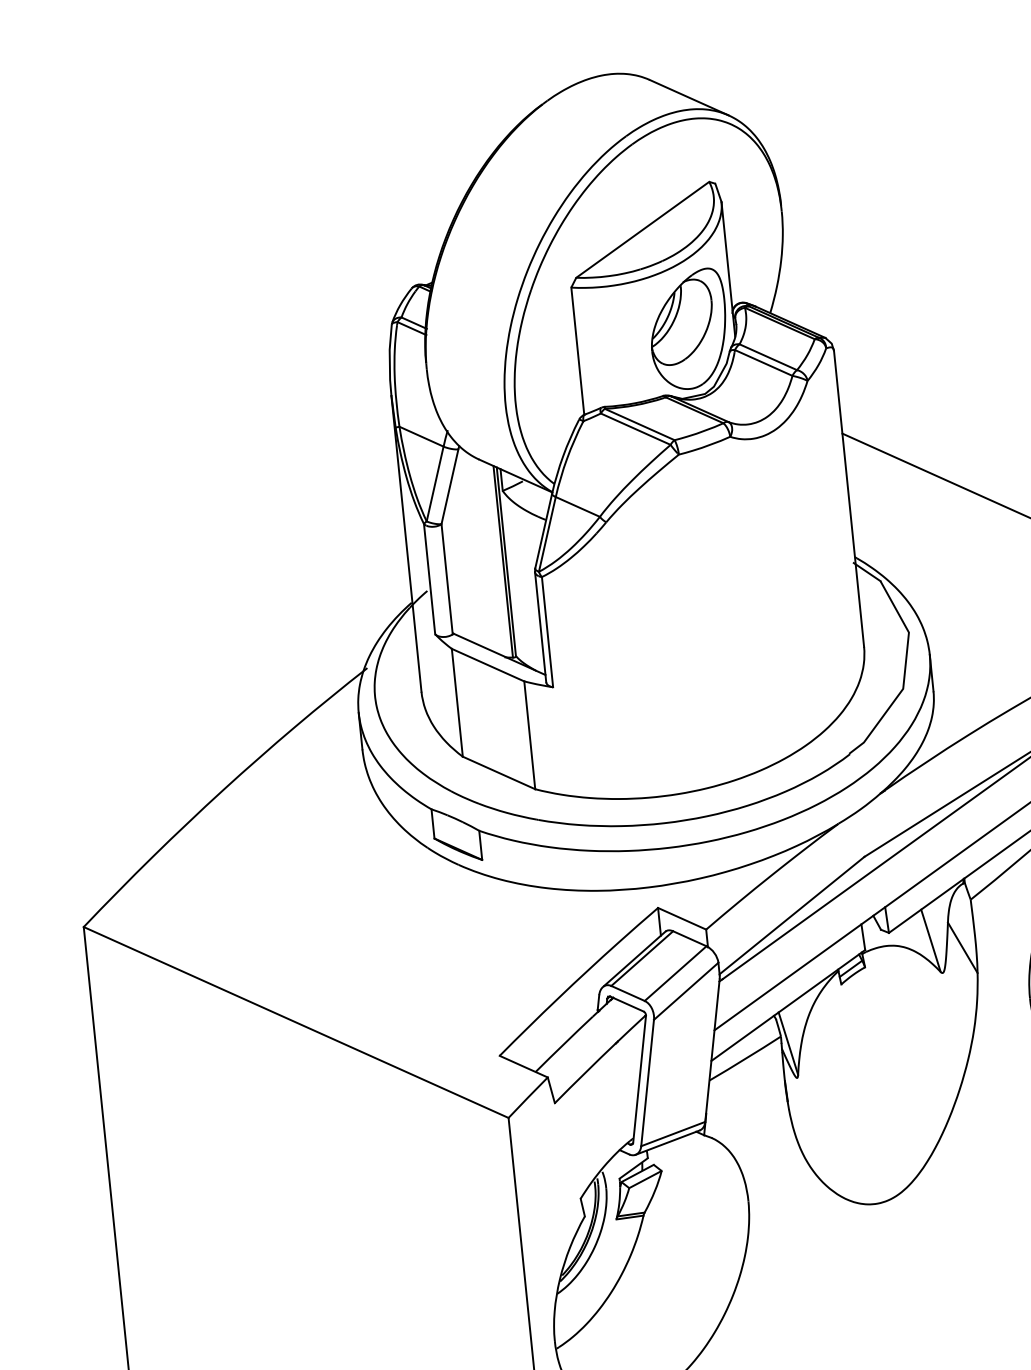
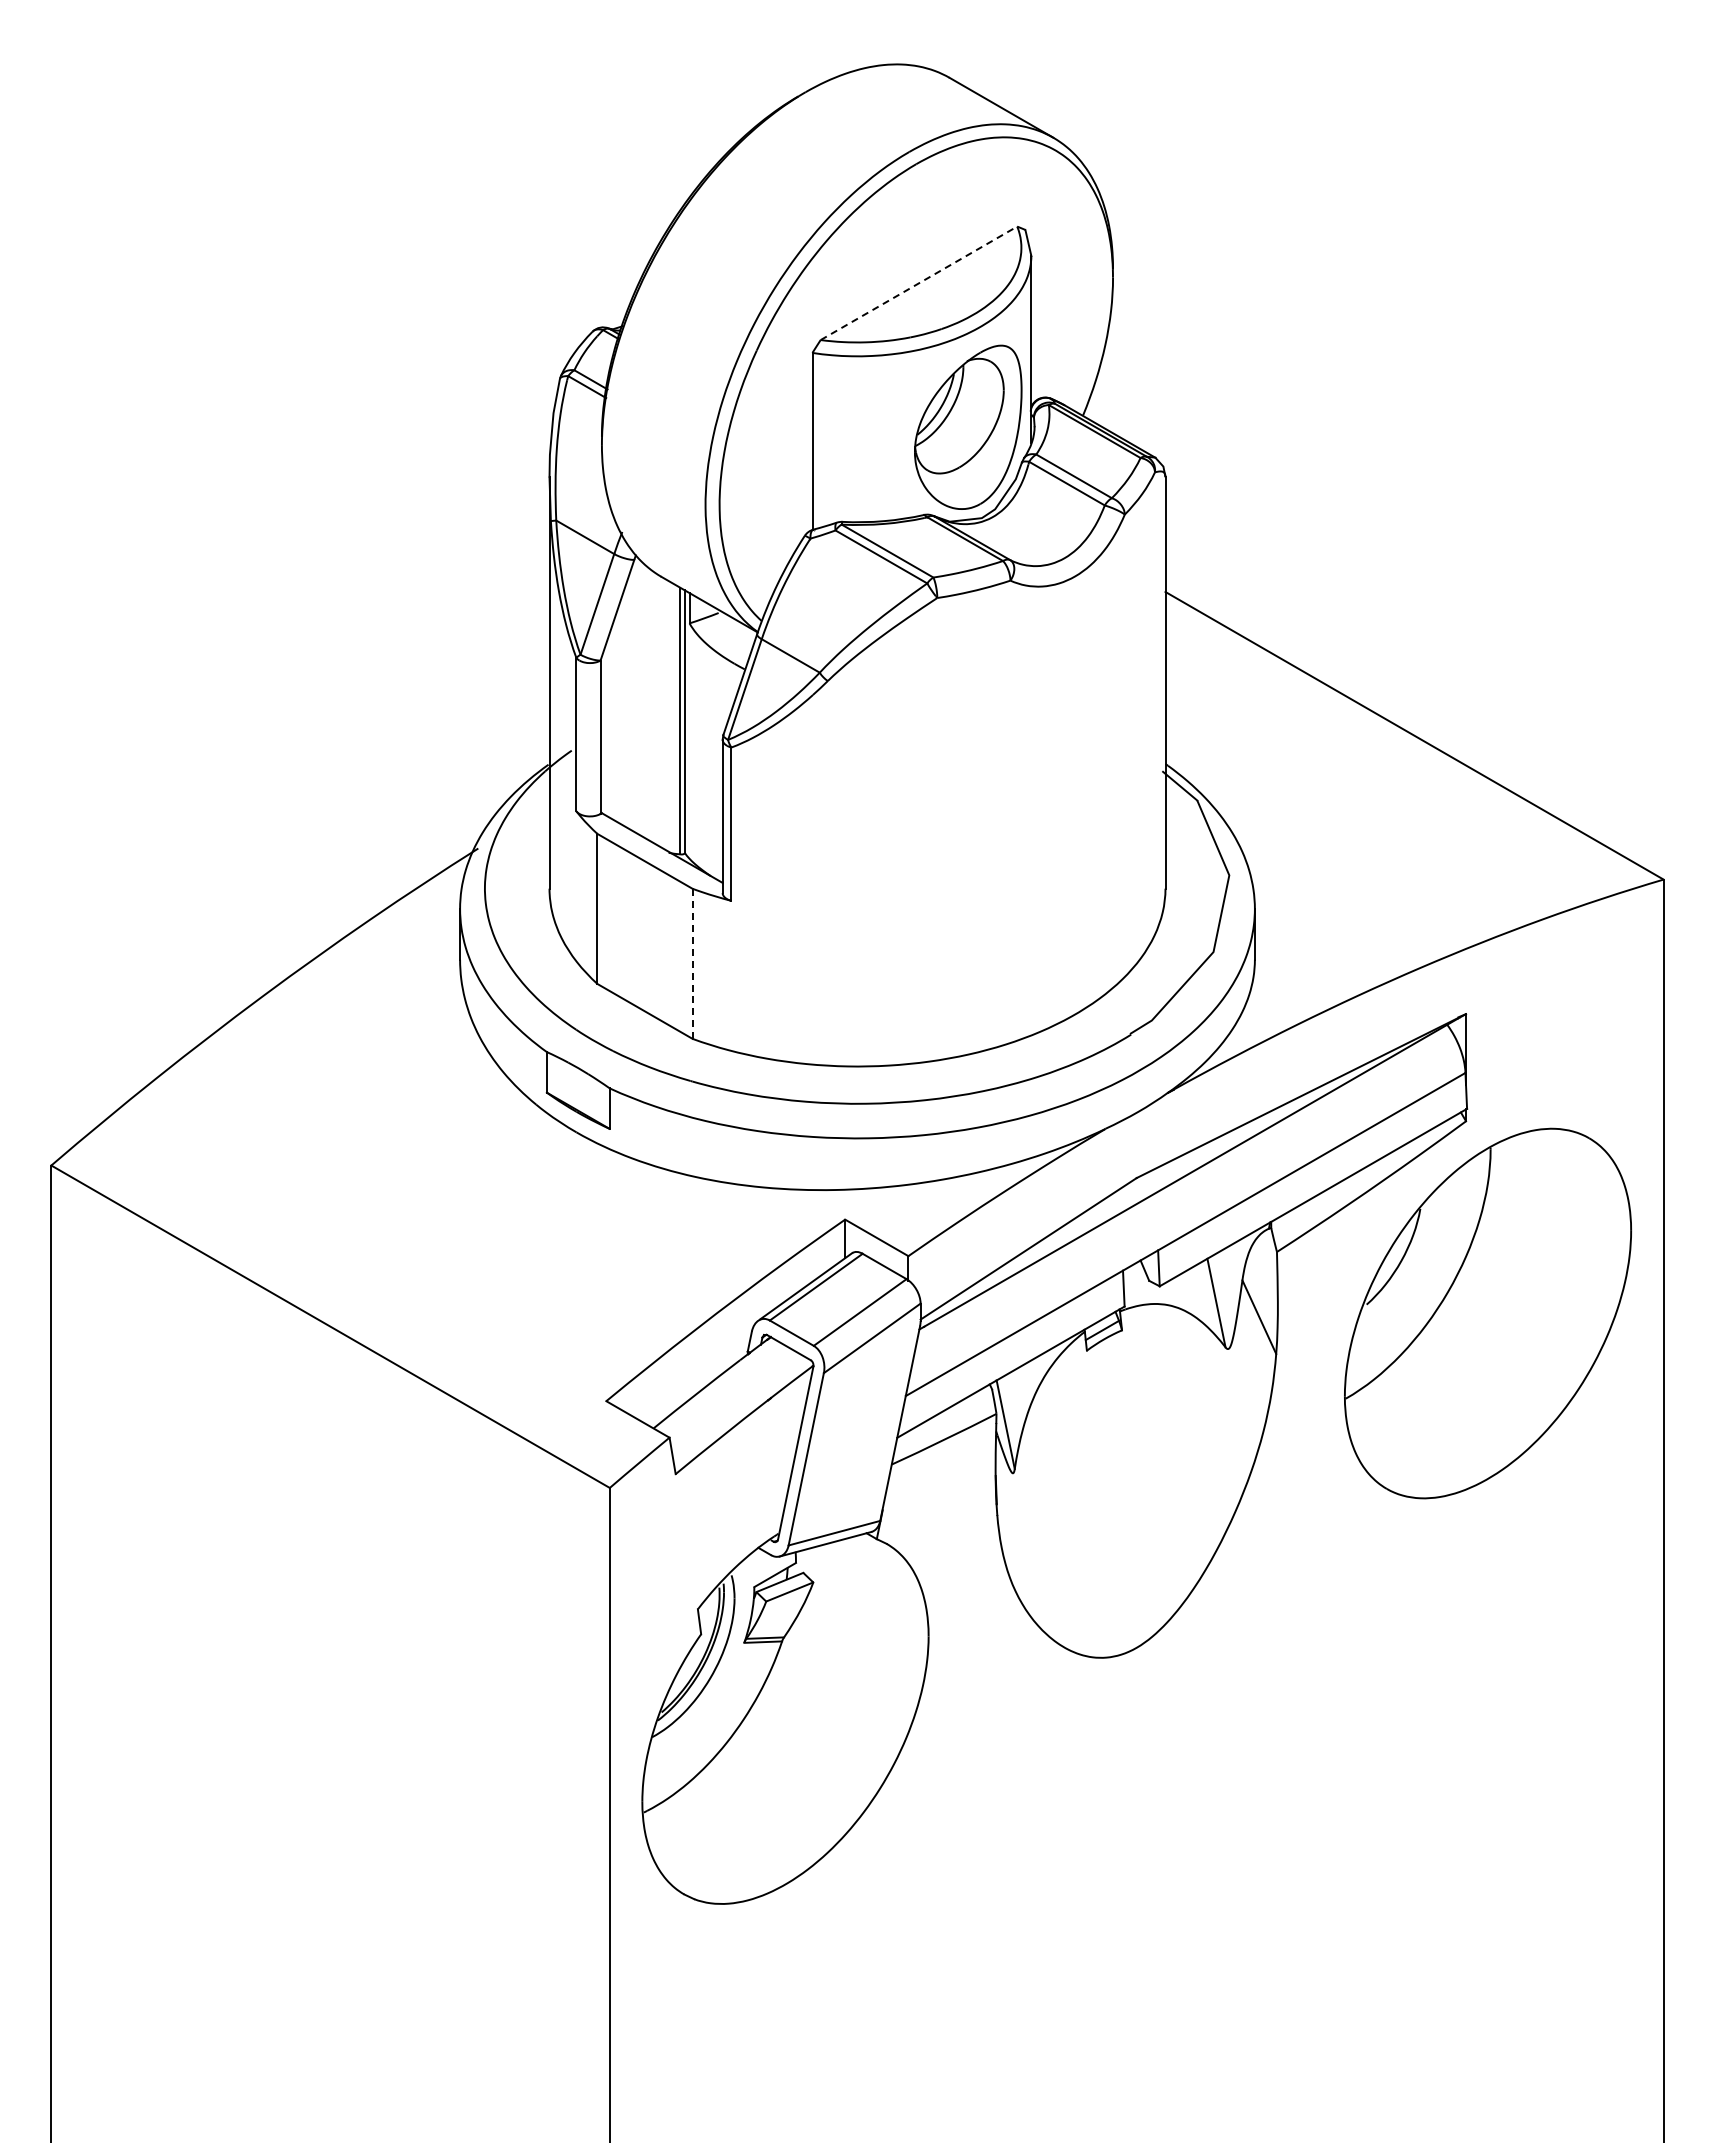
line: (643, 229) -> (919, 283), solid -> dashed
line: (529, 735) -> (692, 964), solid -> dashed

